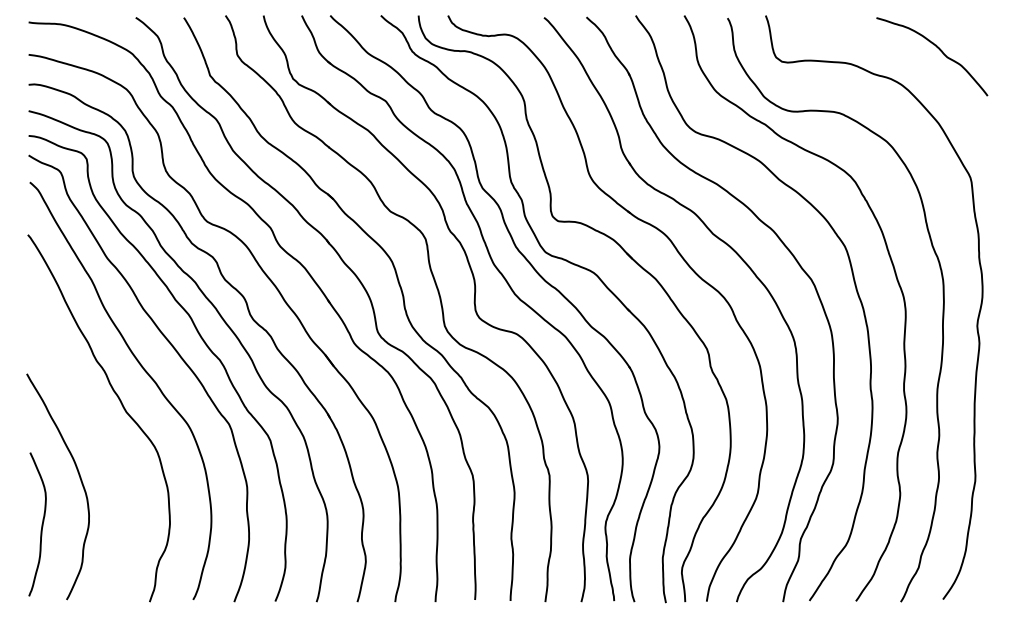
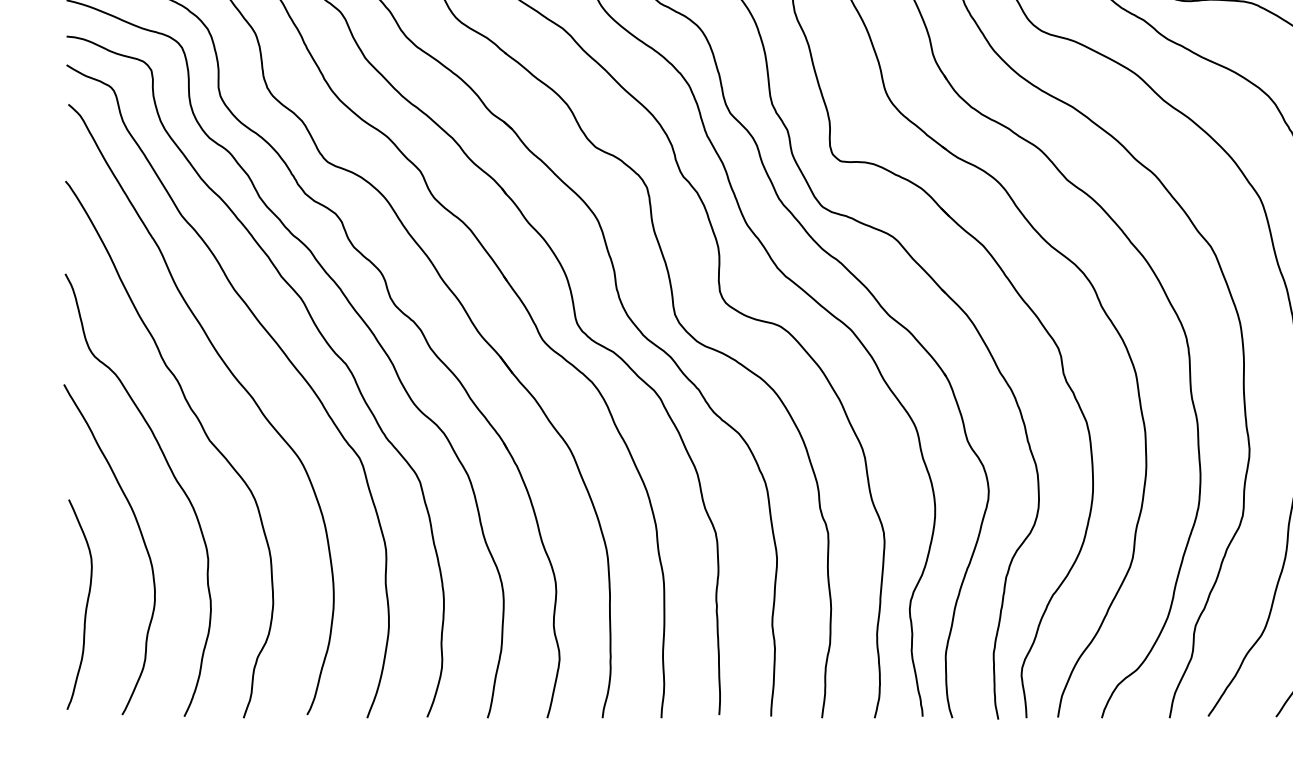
curve: (101, 437) -> (173, 477), added

